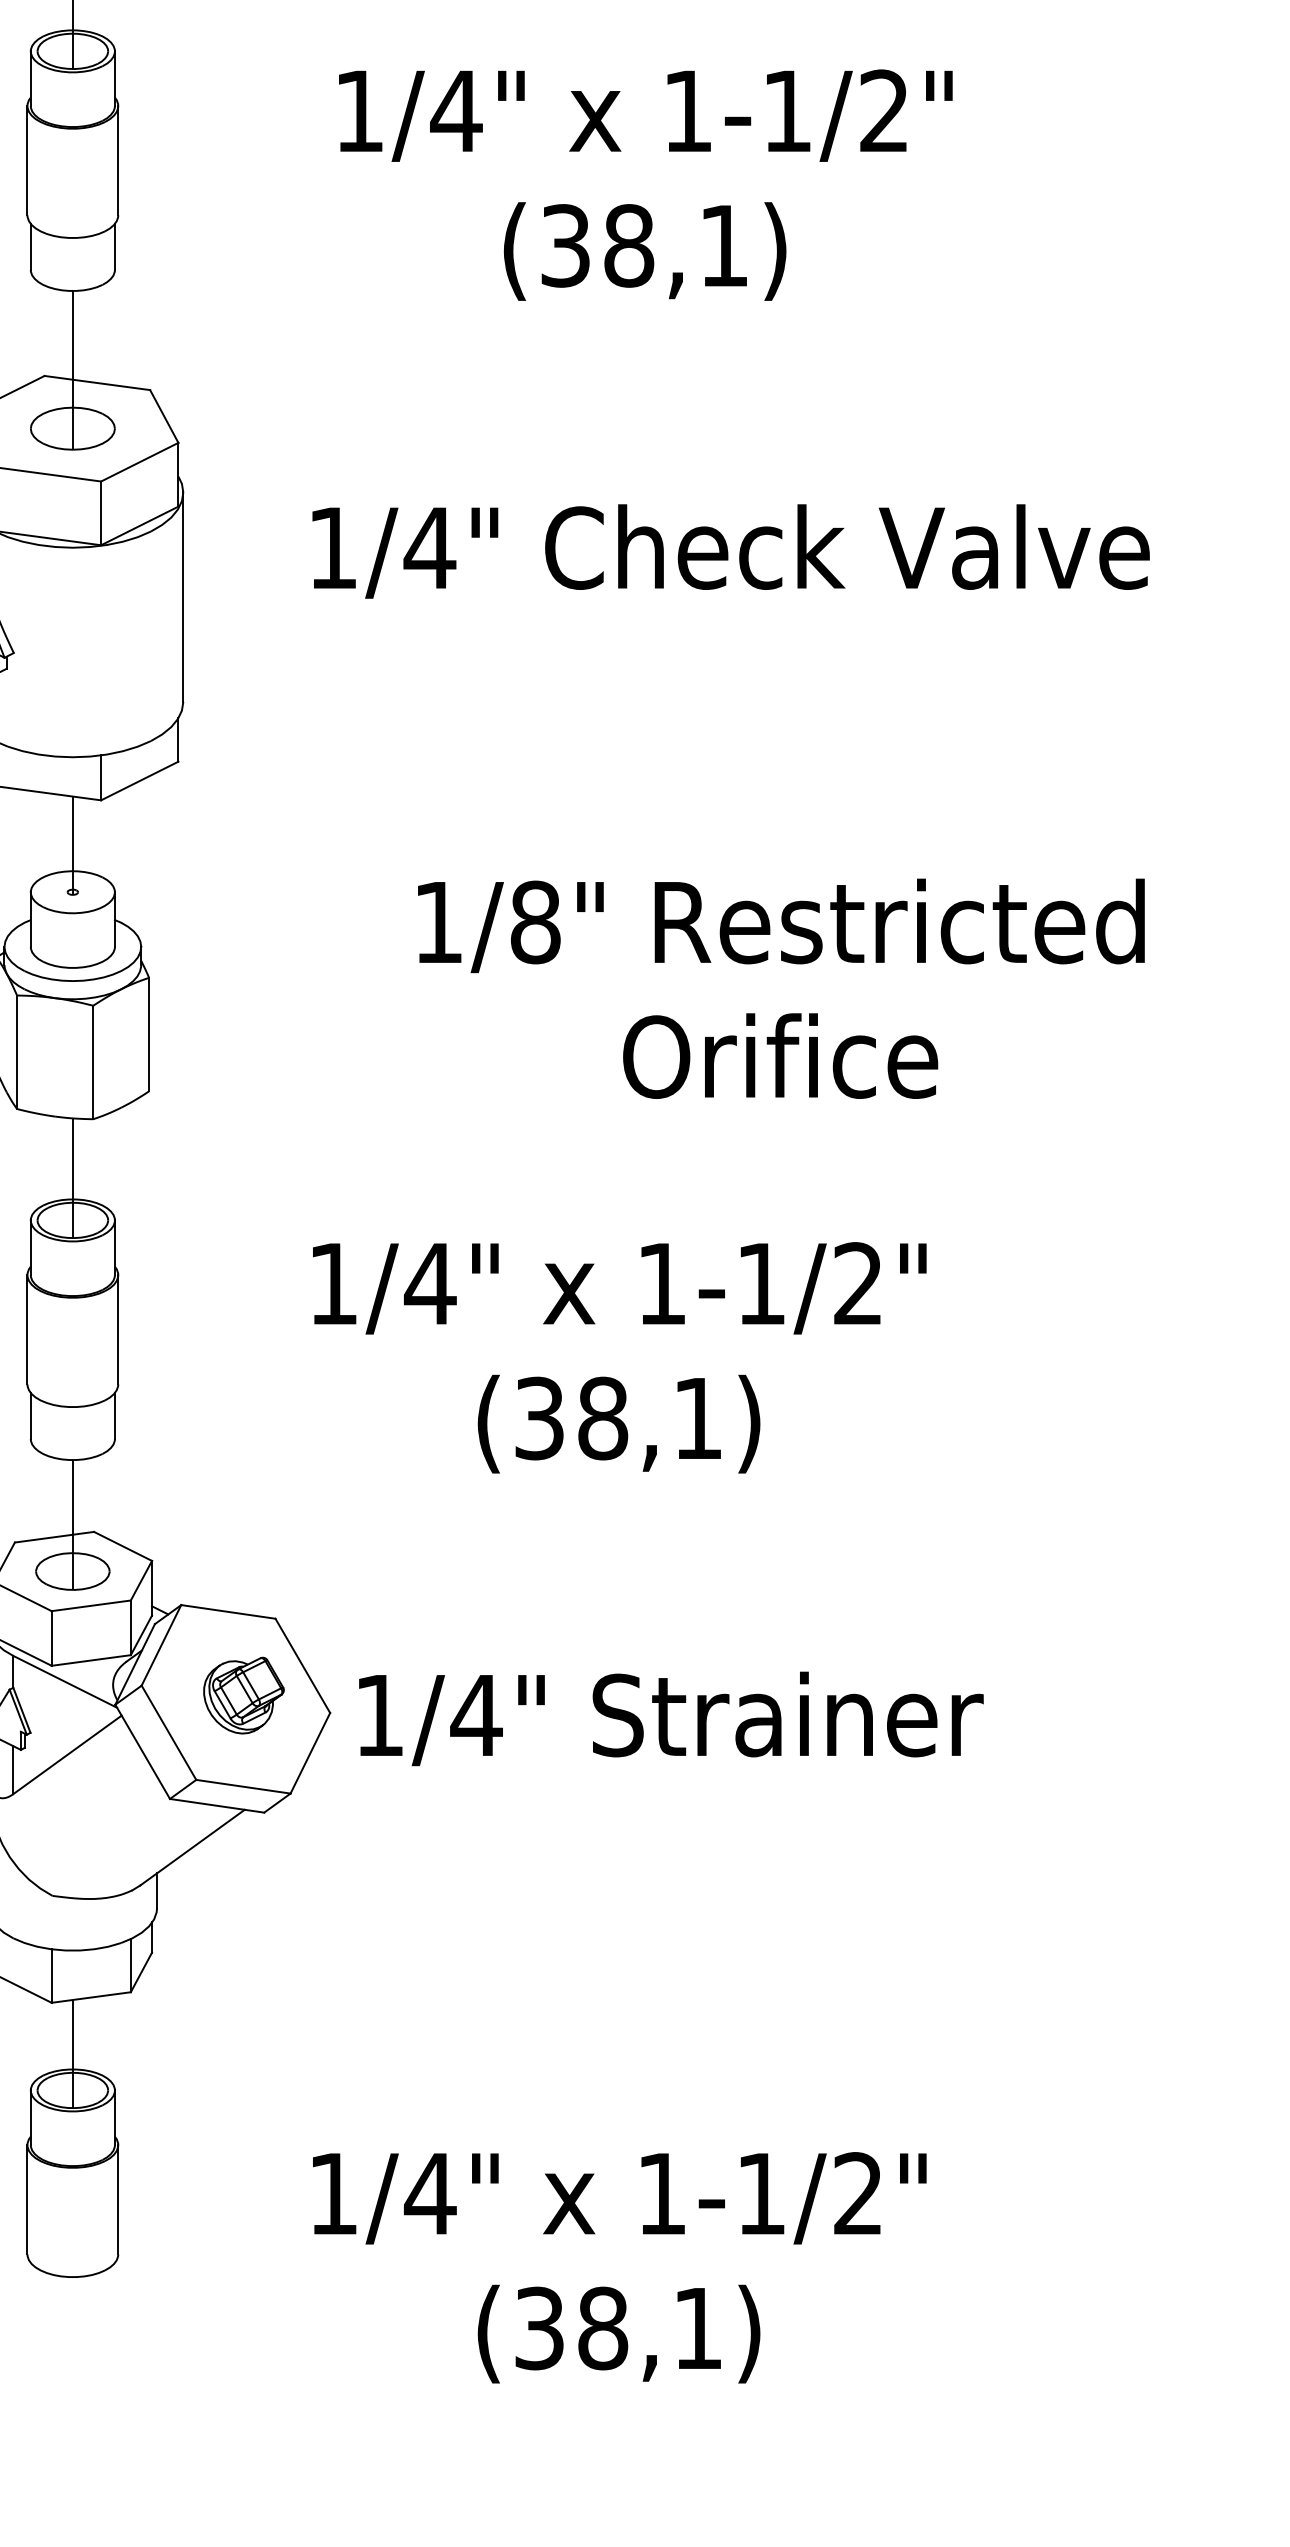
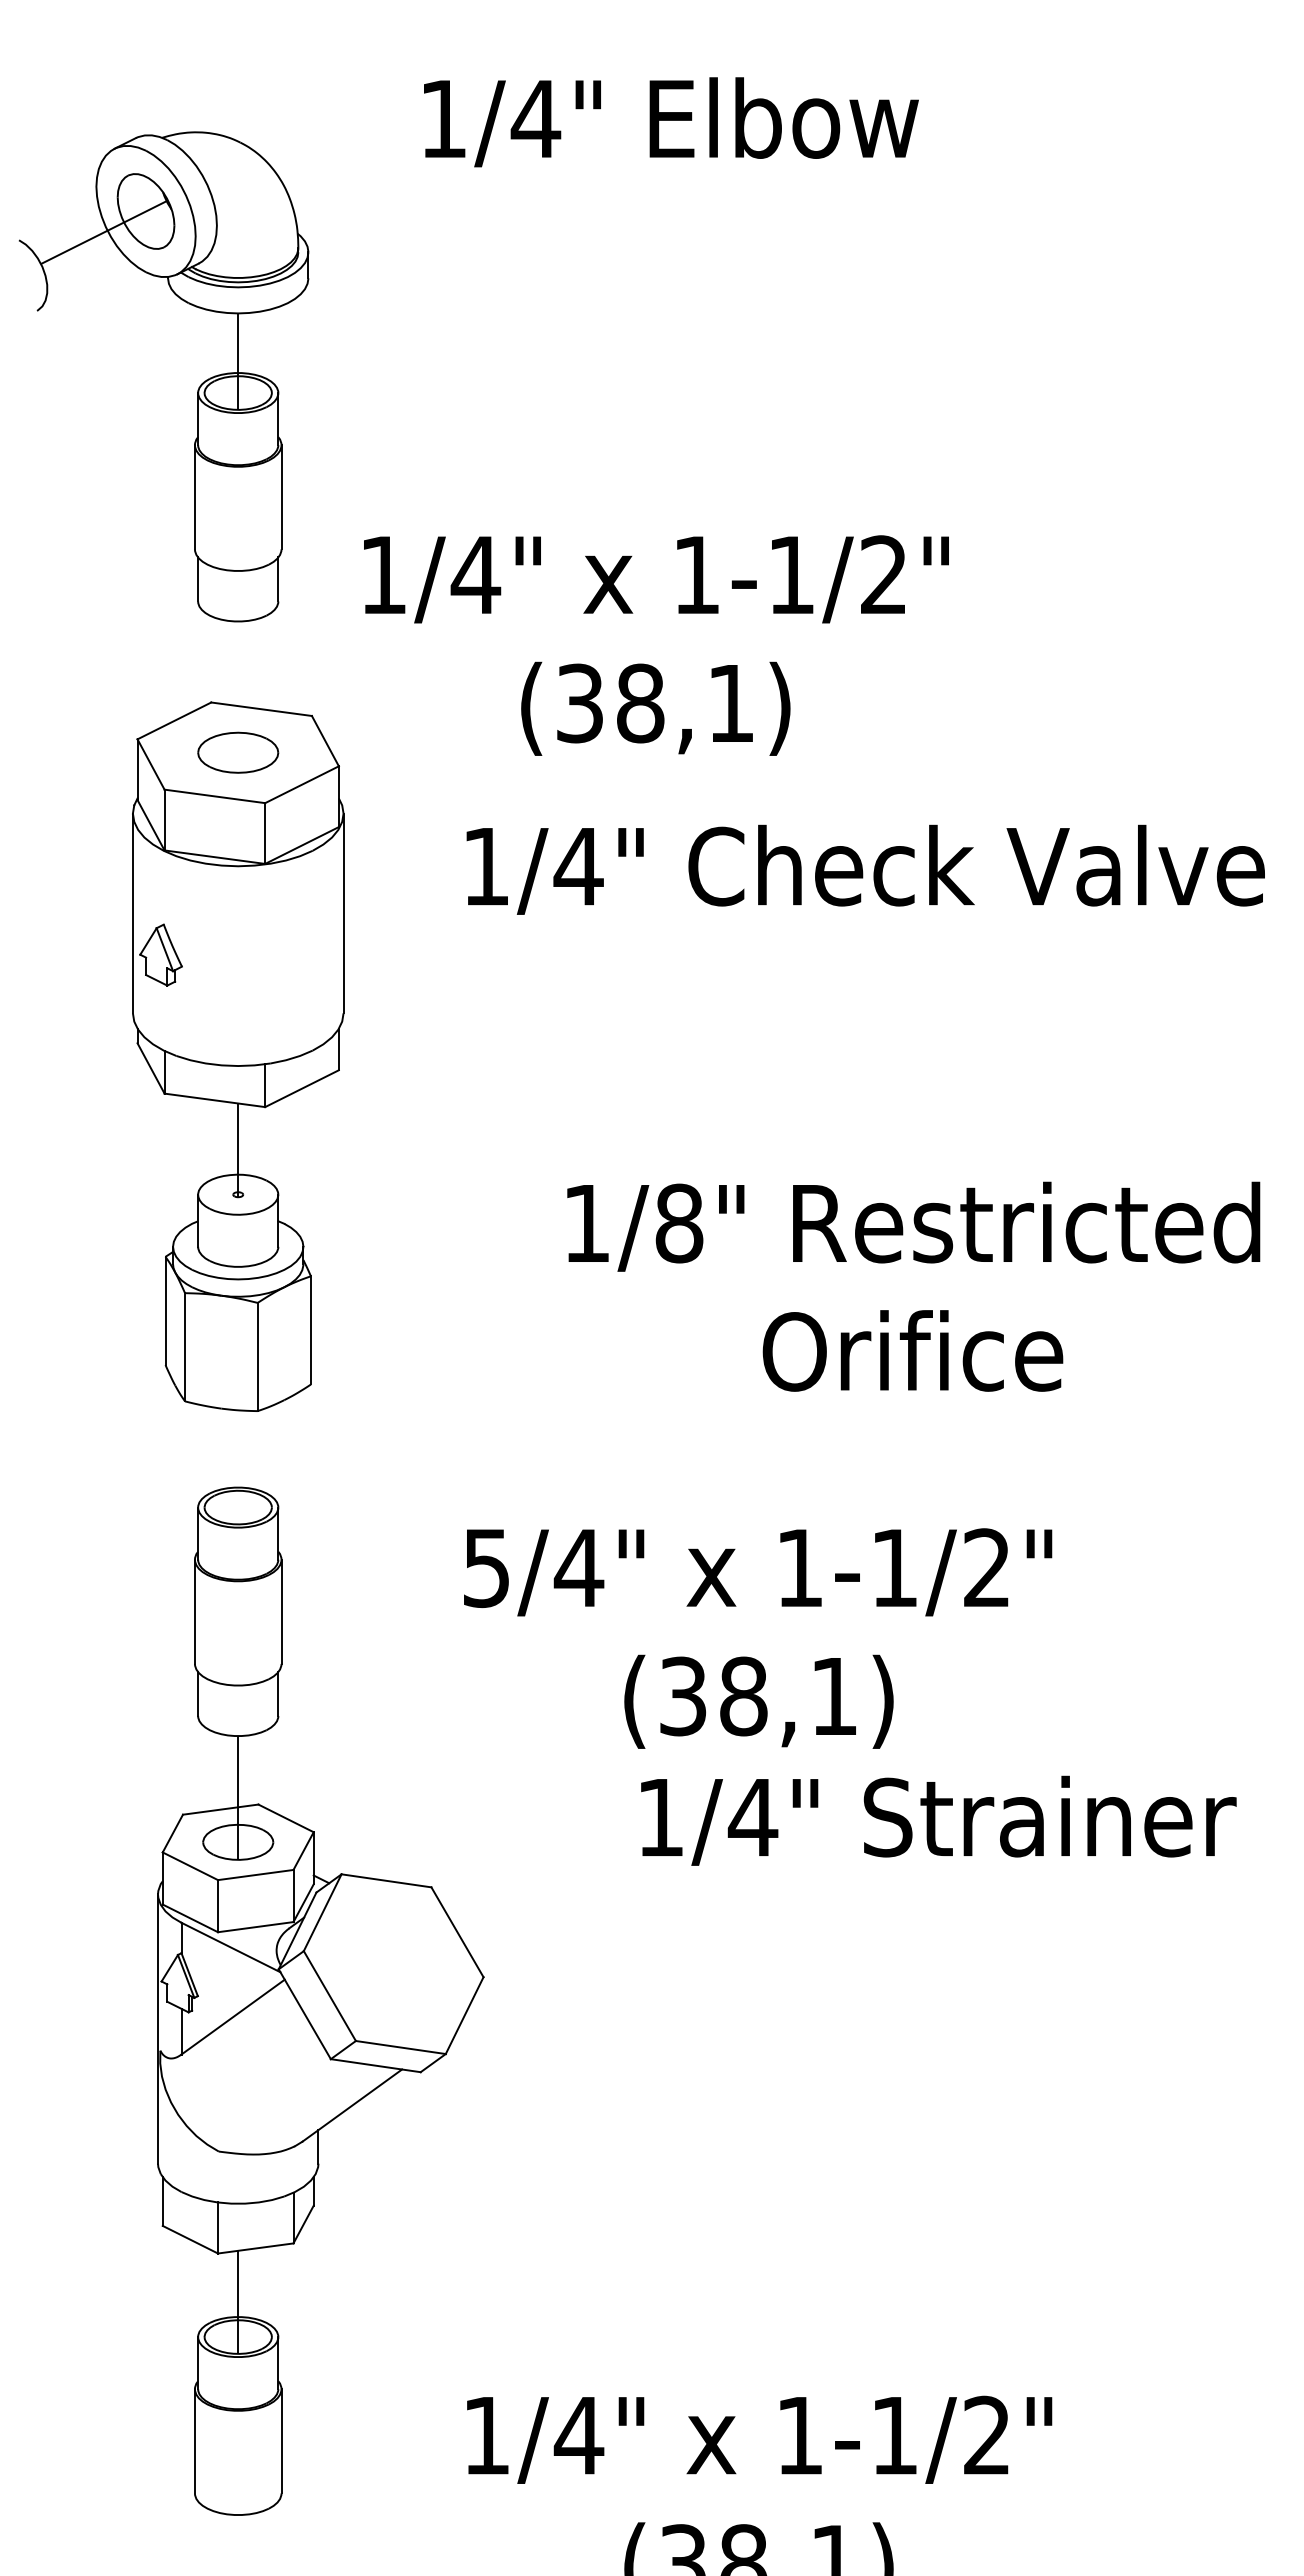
text: (645, 185) -> (656, 645), moved
line: (73, 369) -> (238, 696), removed
line: (73, 1178) -> (238, 1467), removed
text: (333, 1284) -> (486, 1568), 1/4" -> 5/4"
part: (244, 1695) -> (401, 1960), removed
text: (671, 1718) -> (938, 1820), moved

